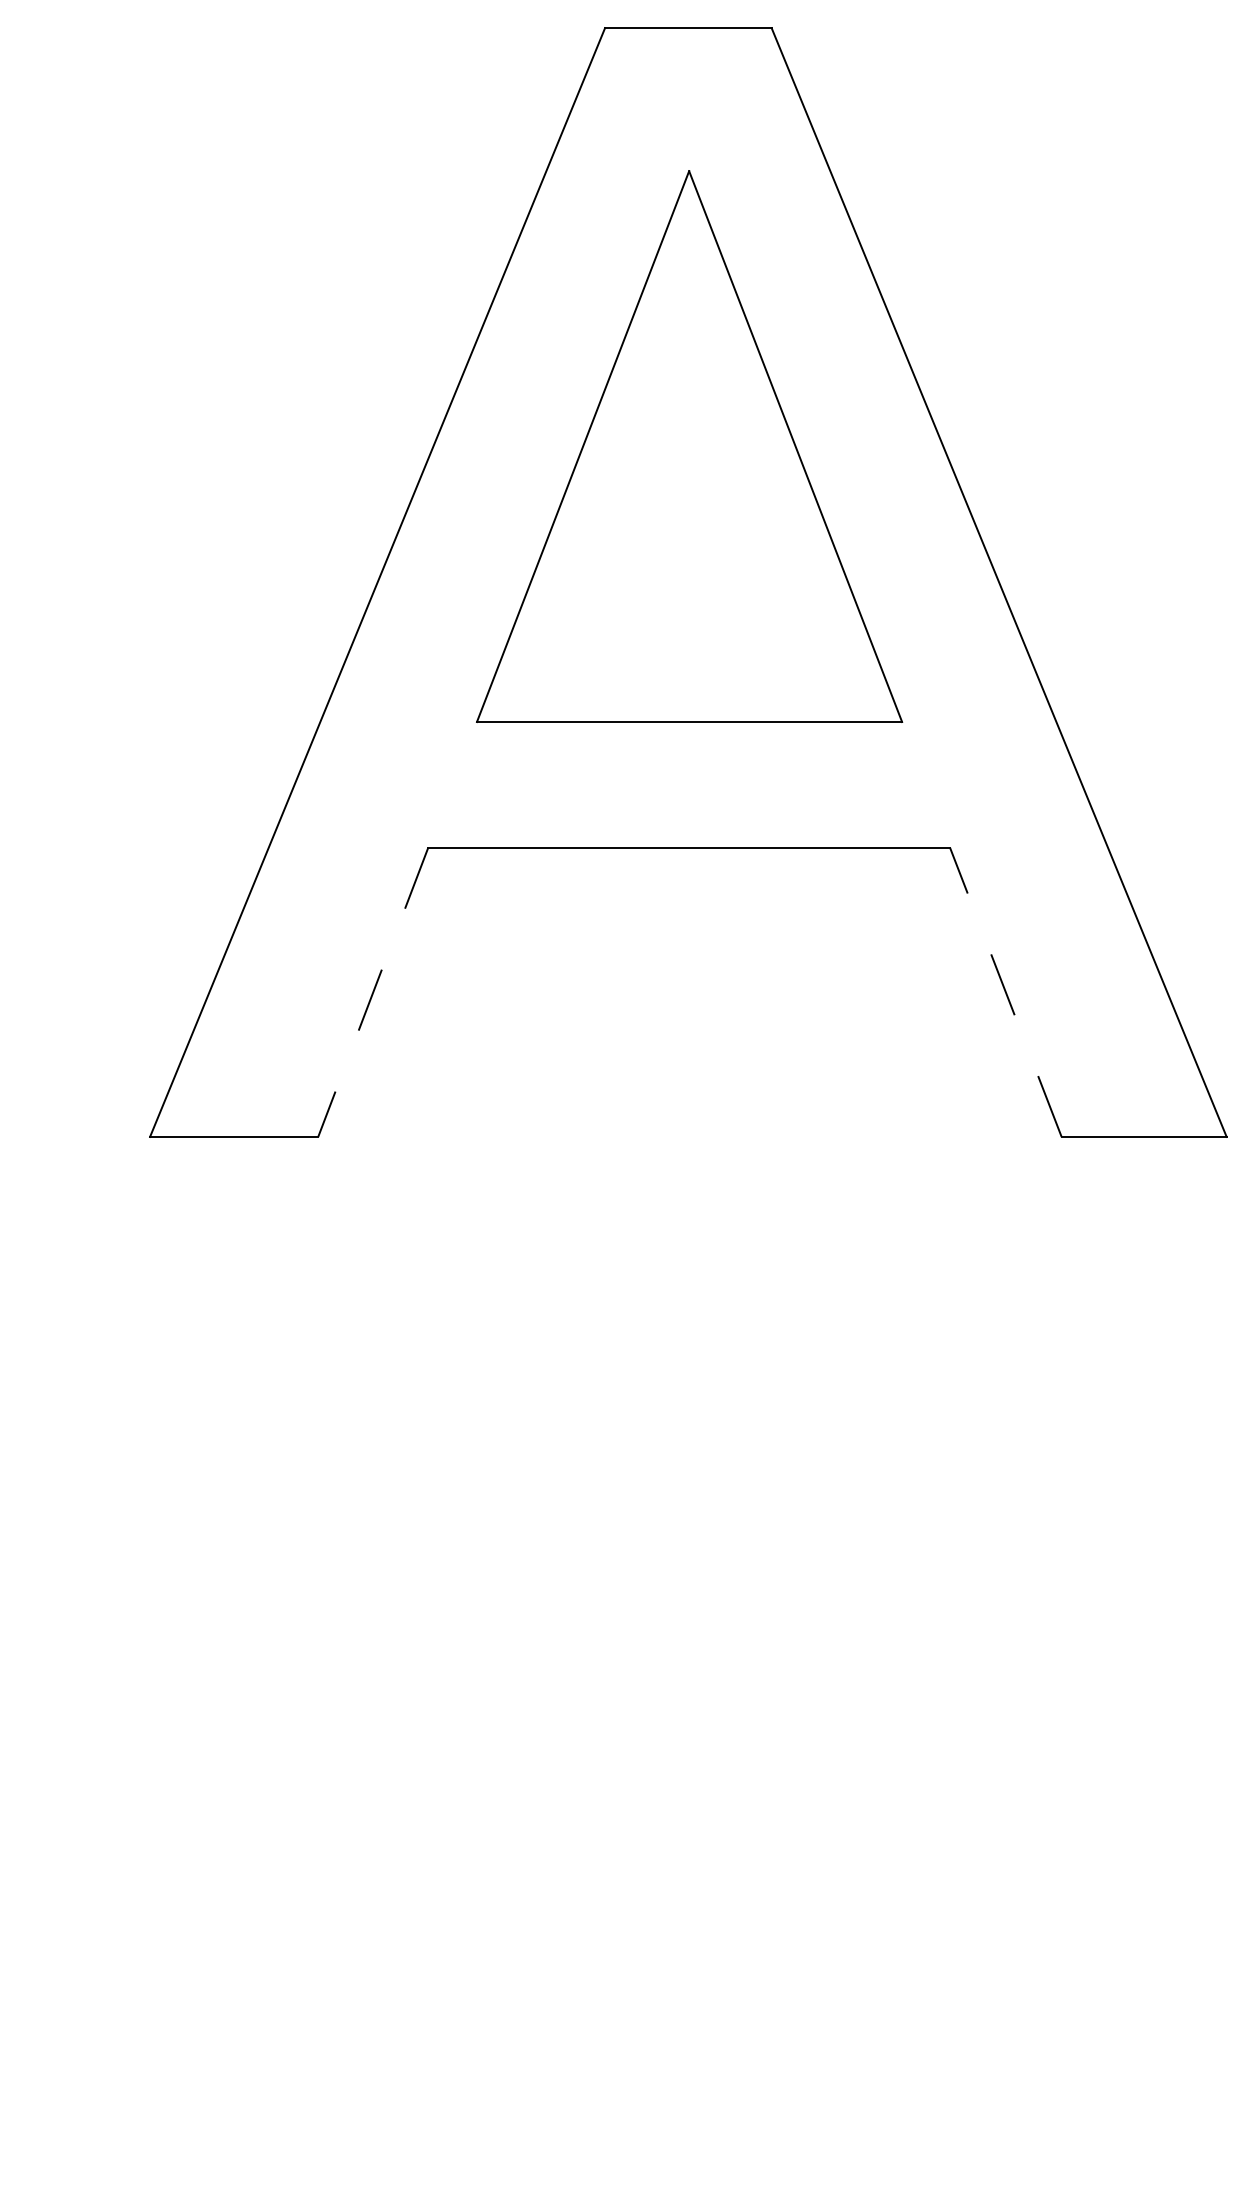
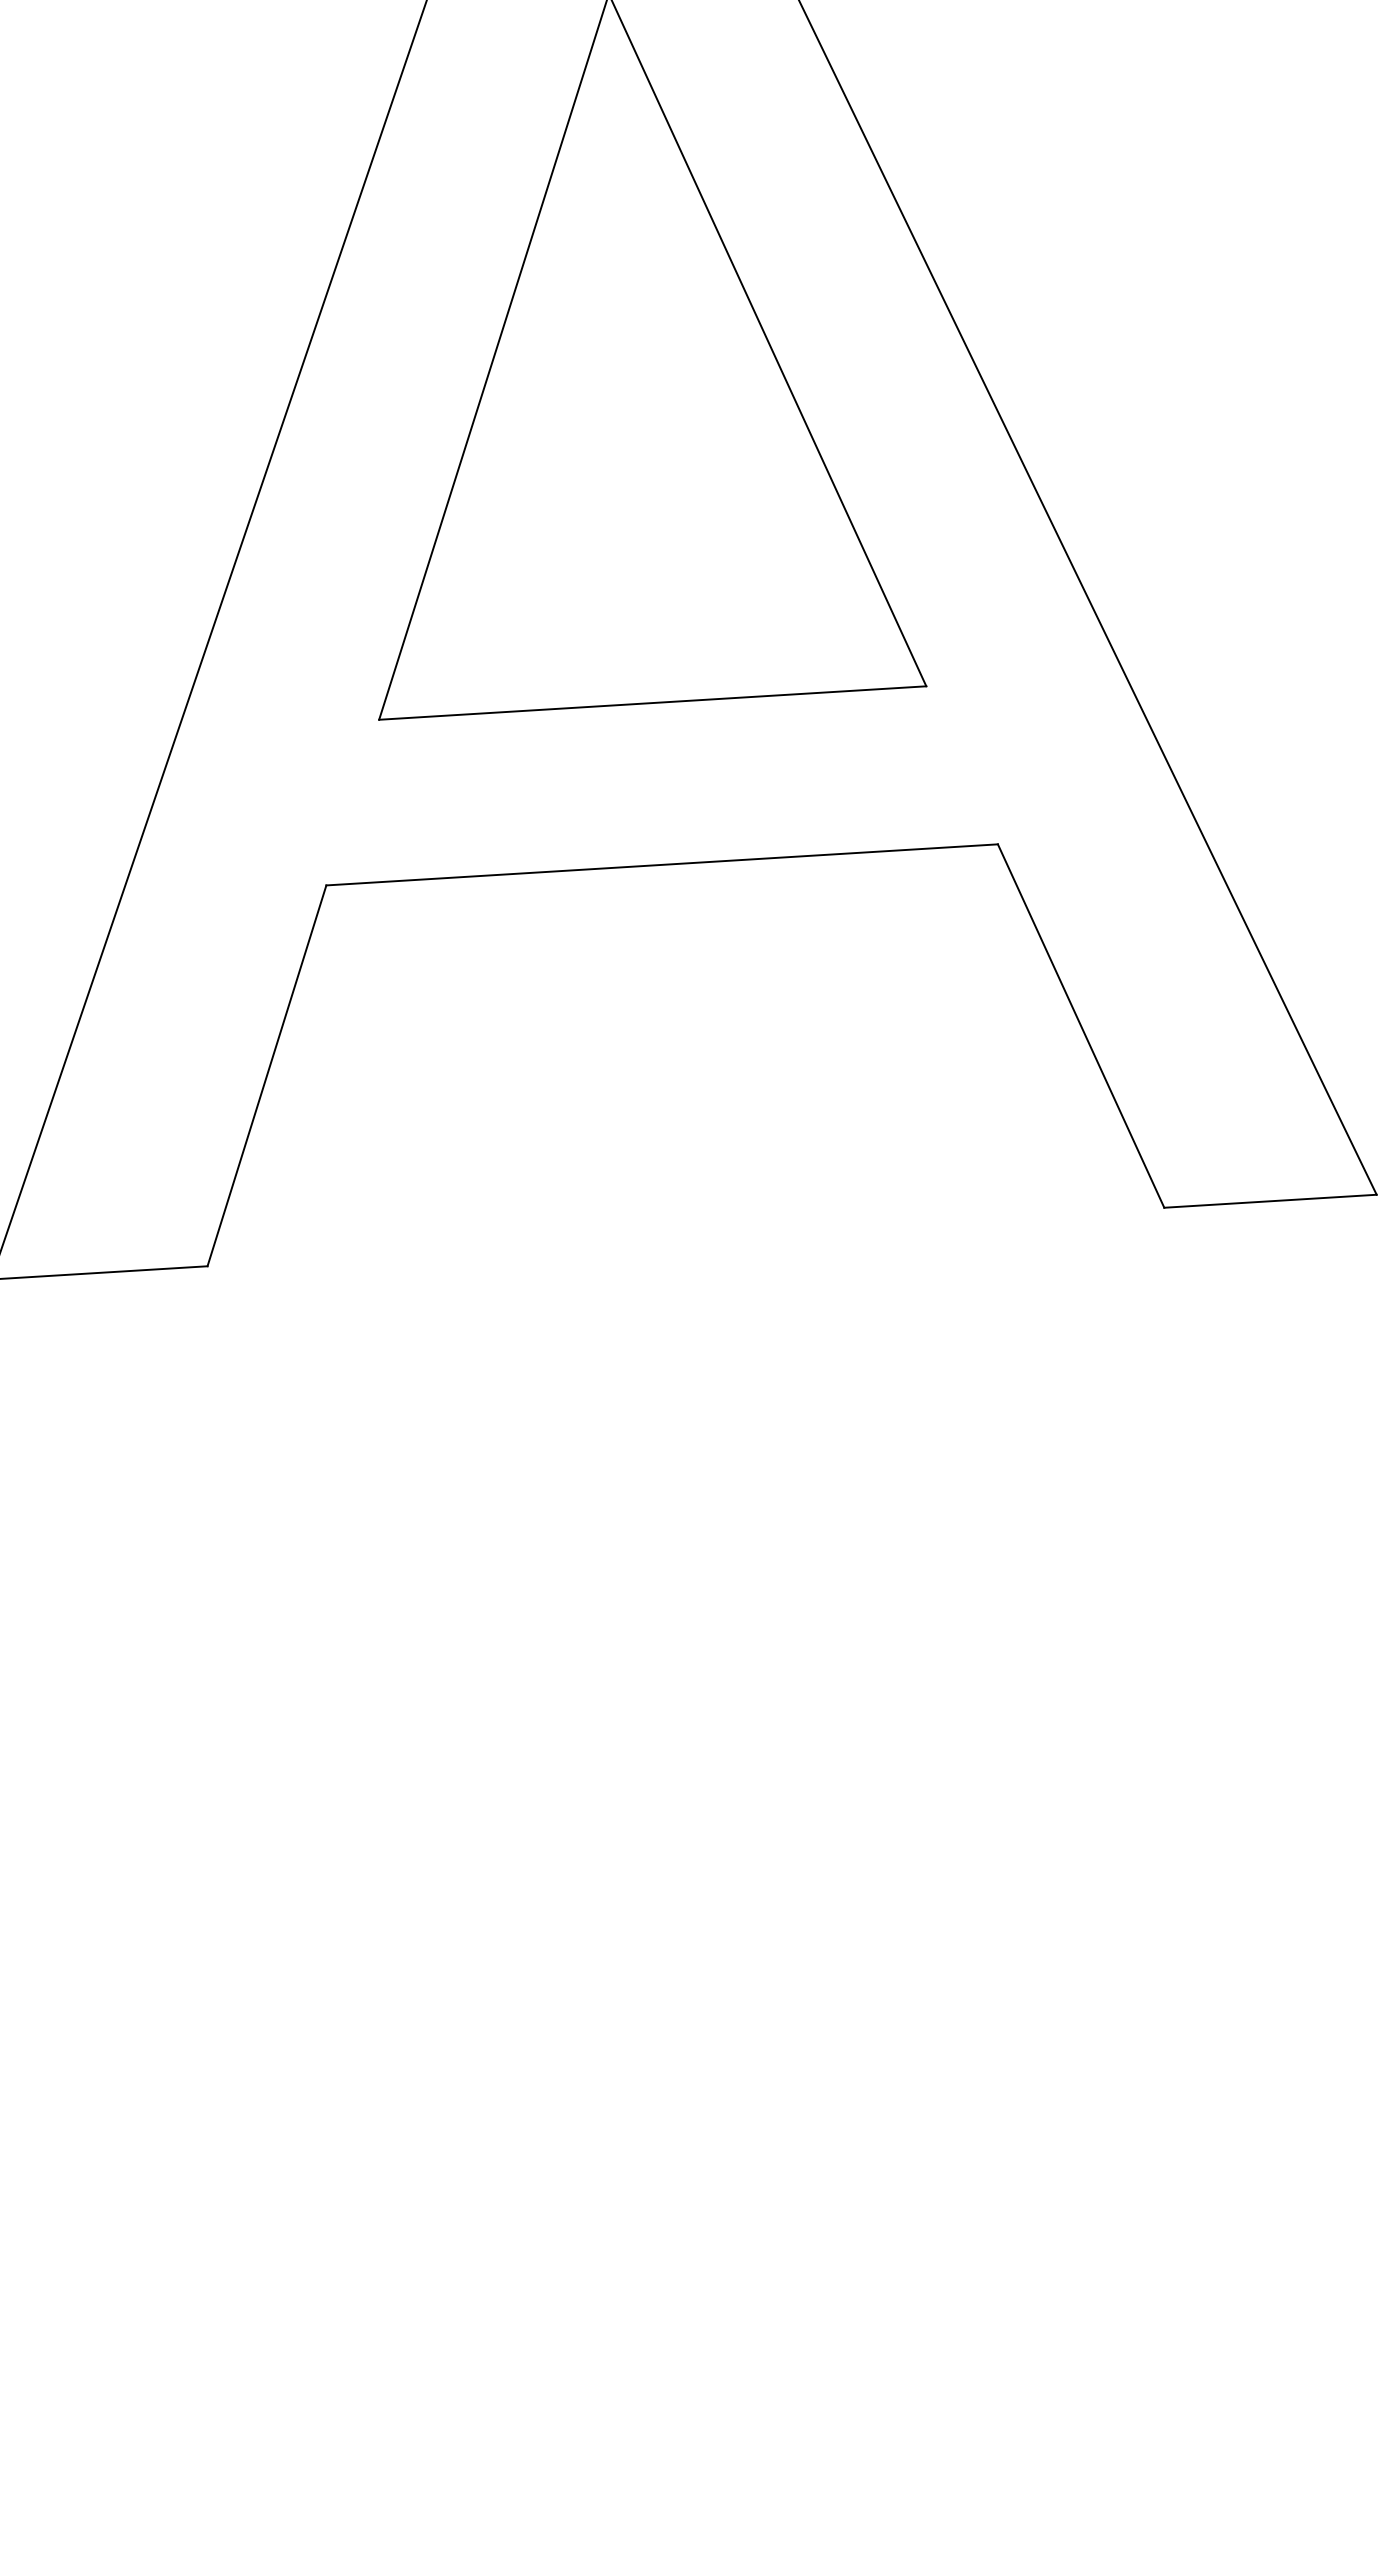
line: (373, 992) -> (267, 1076), dashed -> solid
line: (1005, 992) -> (1080, 1026), dashed -> solid

